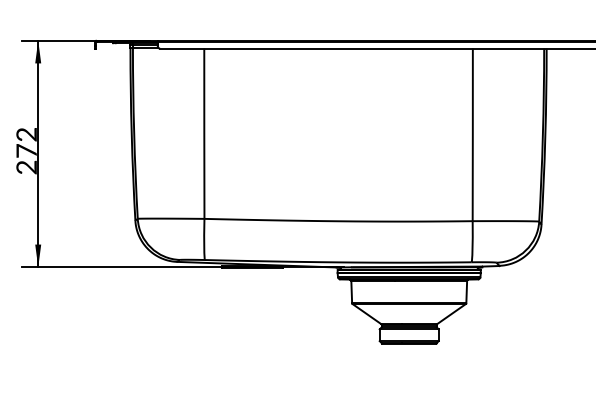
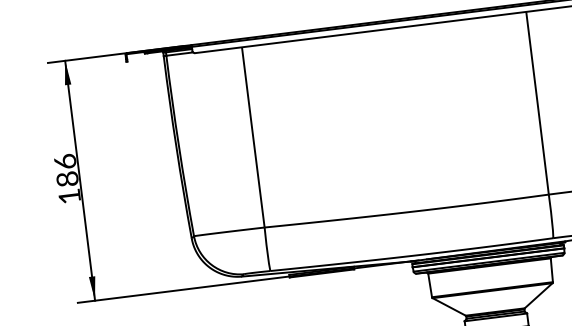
text: (26, 150) -> (67, 178), 272 -> 186

